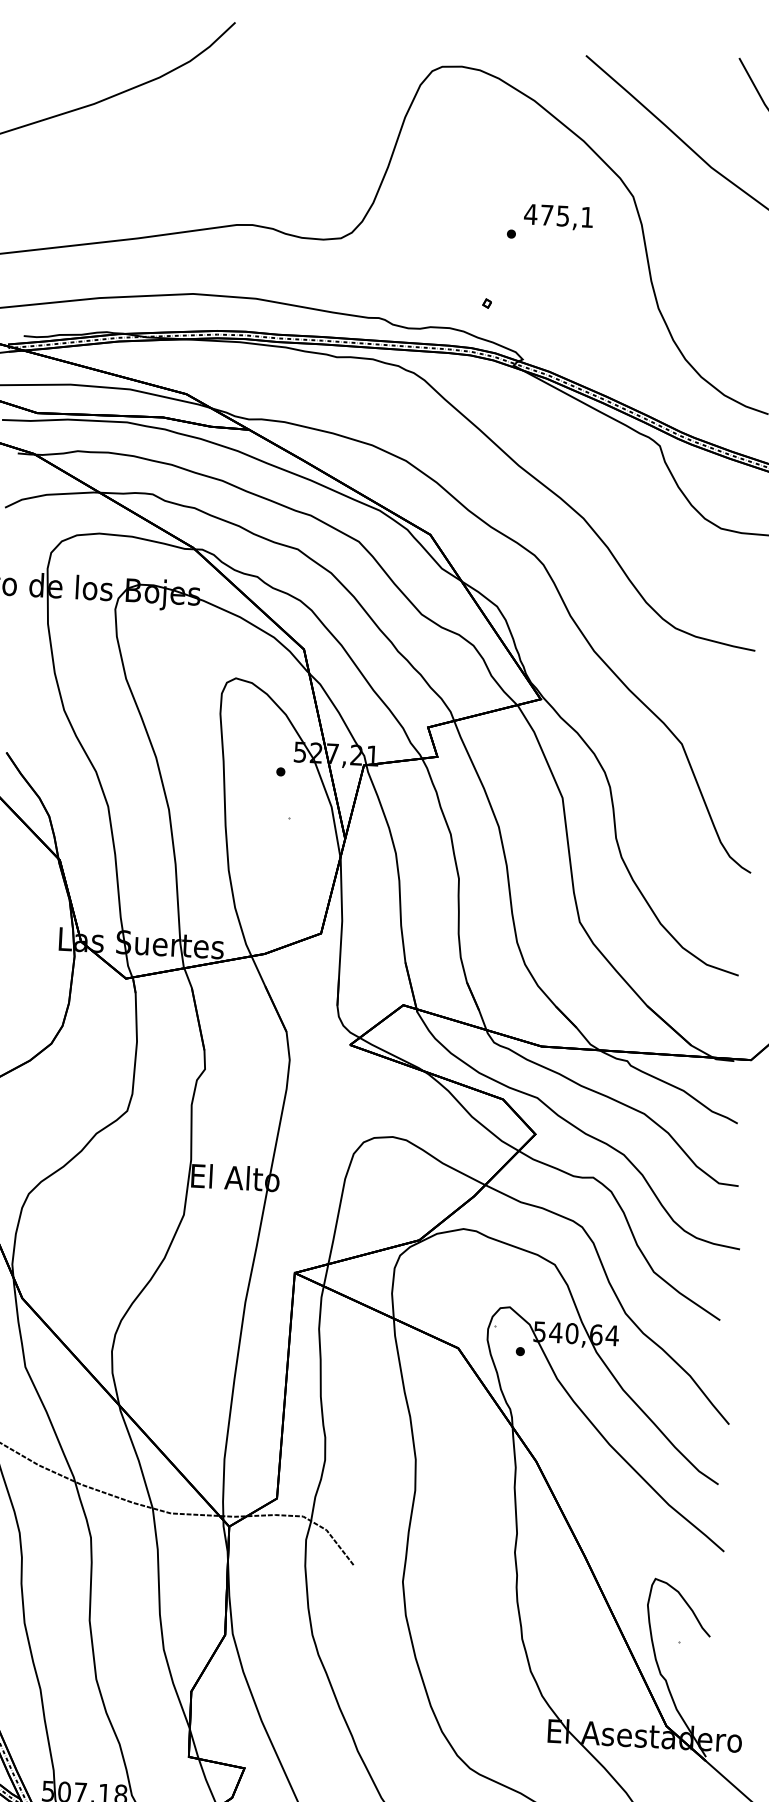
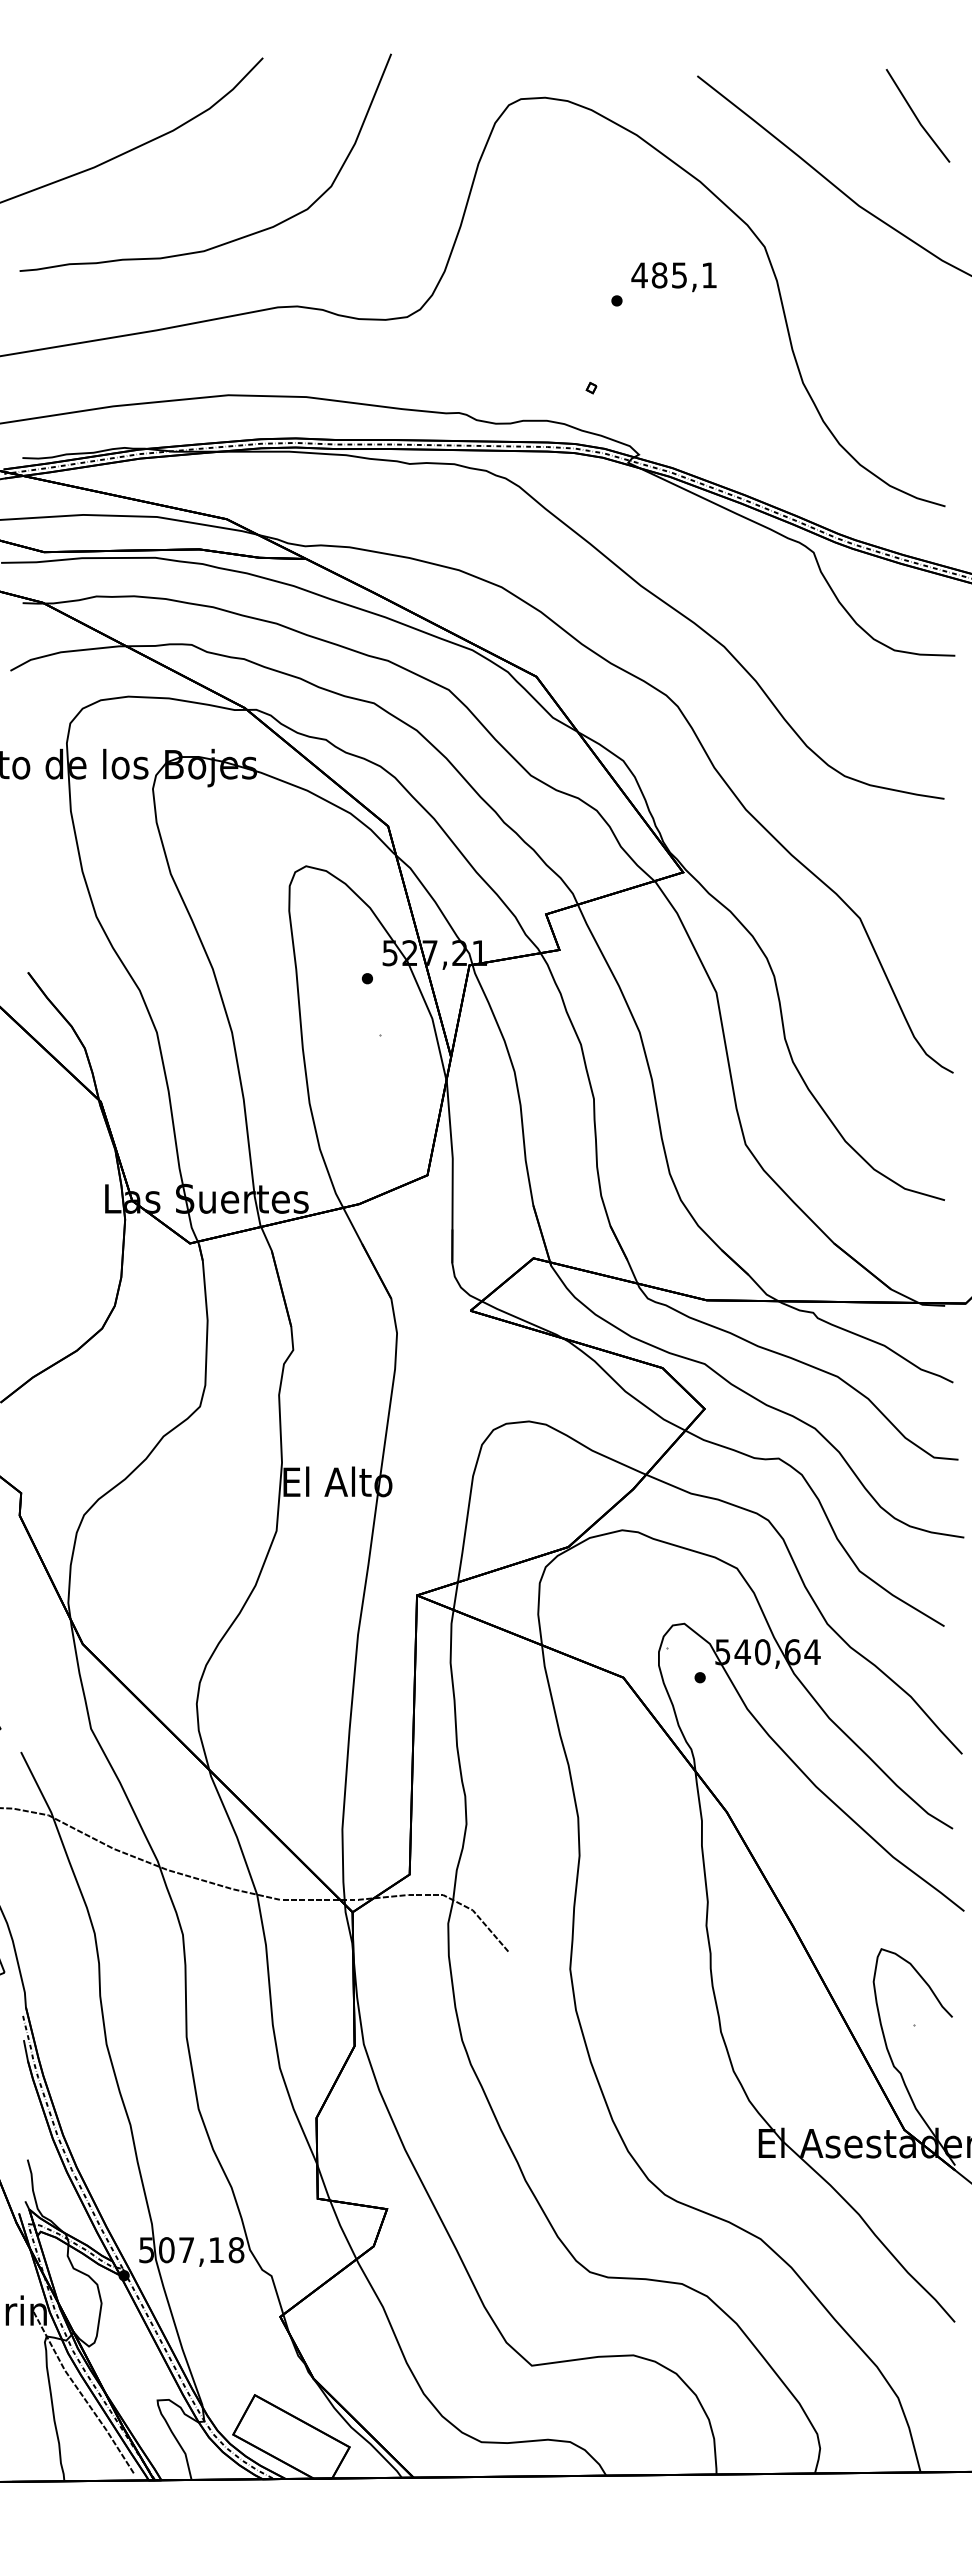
curve: (203, 168) -> (233, 239), added
text: (546, 215) -> (659, 275), 475,1 -> 485,1

